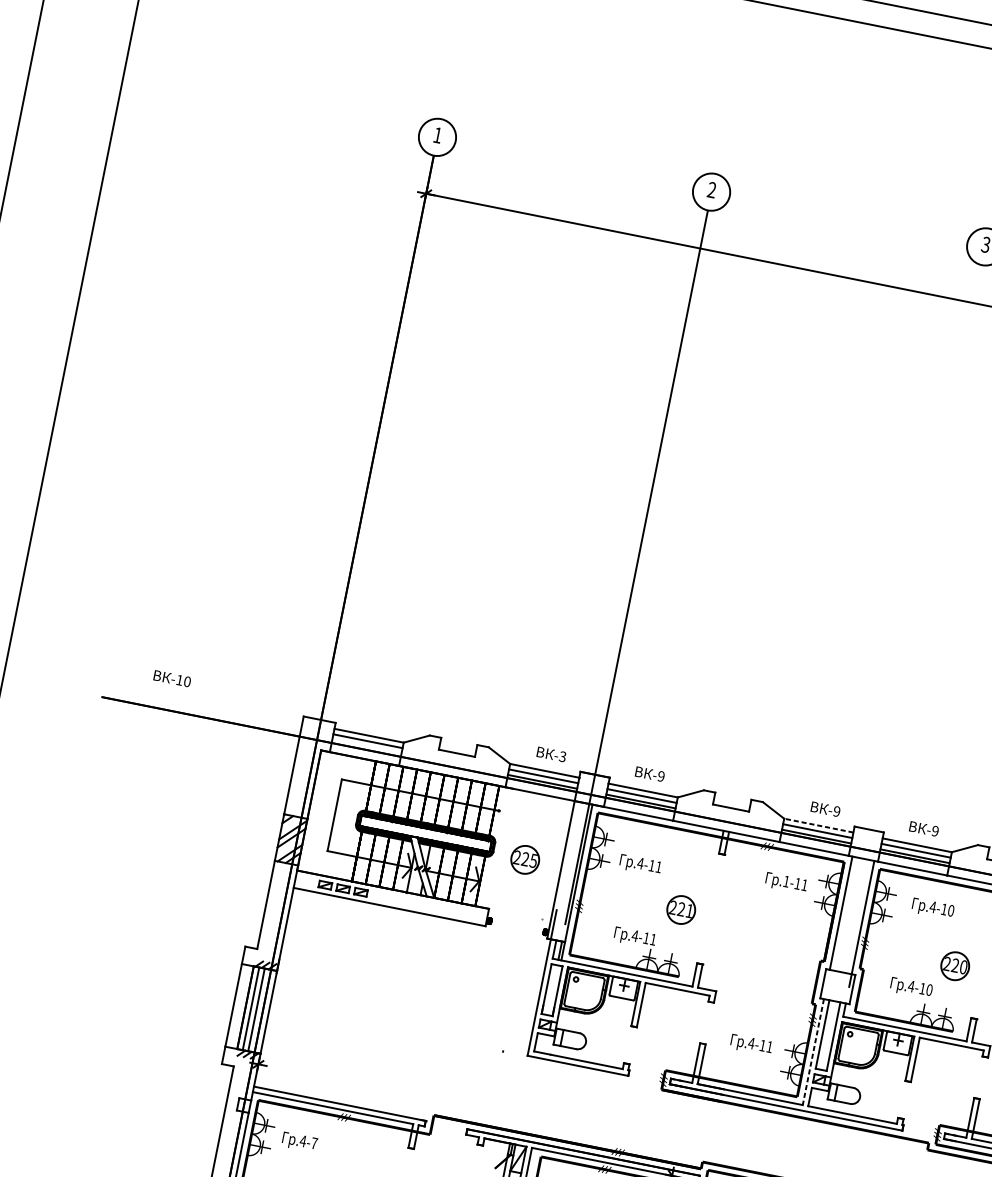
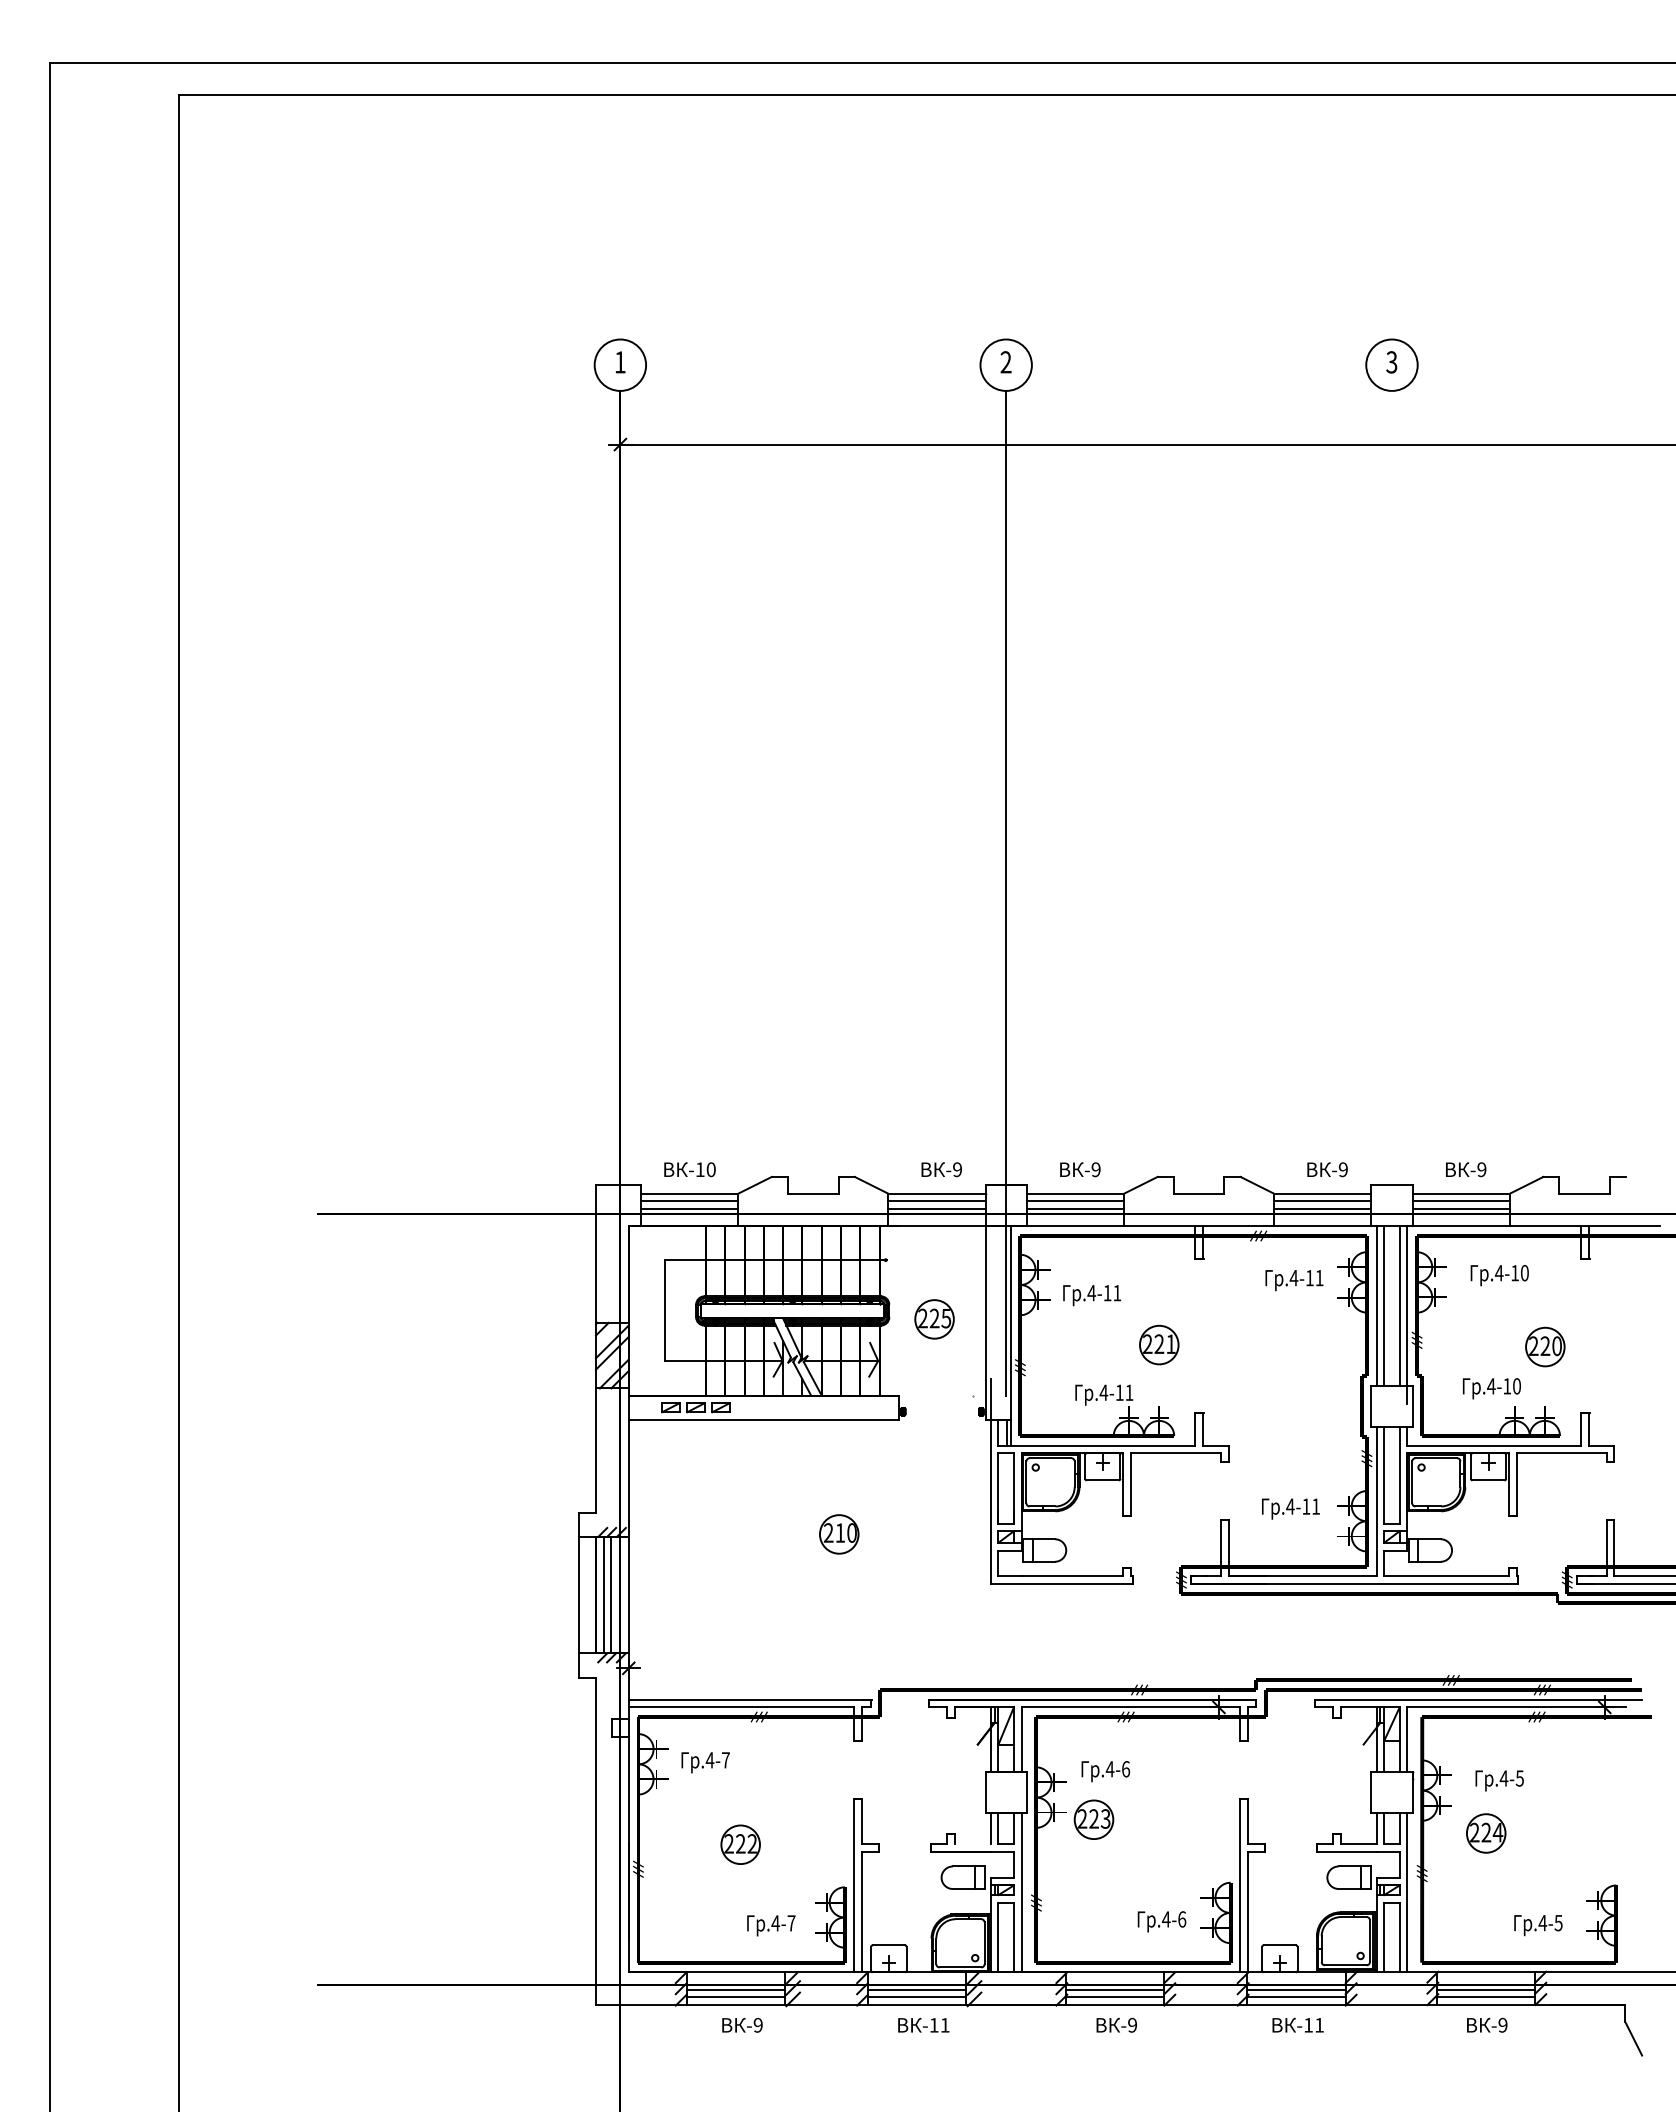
text: (172, 678) -> (689, 1169), moved
line: (366, 747) -> (689, 1209), added
text: (562, 756) -> (957, 1169), -3 -> -9
line: (818, 825) -> (1322, 1193), dashed -> solid
text: (786, 881) -> (1293, 1278), .1-11 -> .4-11
line: (846, 913) -> (1384, 1305), added
line: (857, 916) -> (1399, 1305), added
part: (427, 999) -> (839, 1534), added
line: (813, 1051) -> (1376, 1501), dashed -> solid

